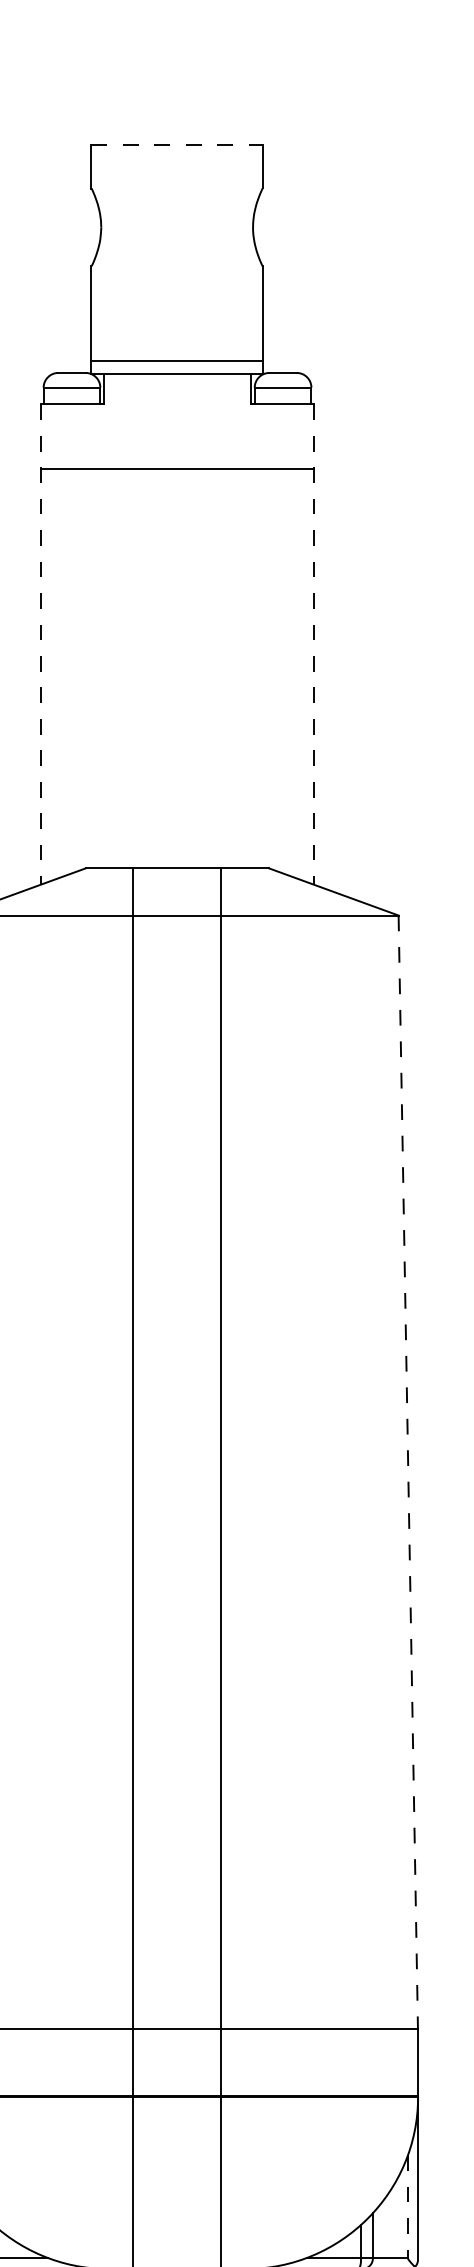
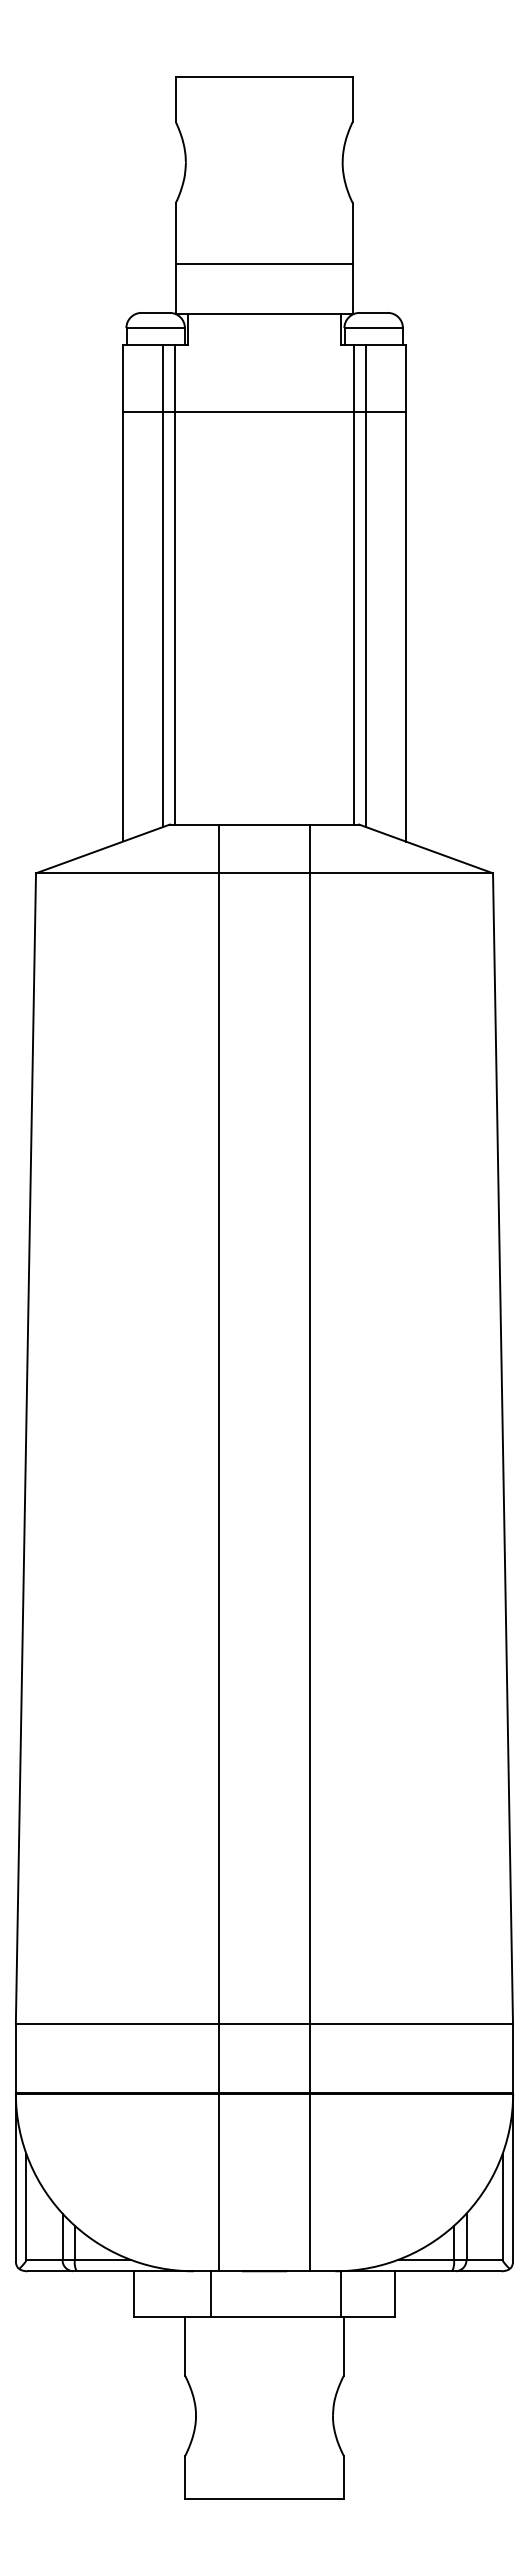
line: (177, 145) -> (264, 77), dashed -> solid
line: (176, 360) -> (263, 264), moved
line: (91, 635) -> (175, 584), added
line: (264, 635) -> (354, 584), added
line: (78, 637) -> (162, 586), added
line: (276, 637) -> (366, 586), added
line: (40, 644) -> (123, 593), dashed -> solid
line: (313, 644) -> (405, 593), dashed -> solid
line: (408, 1472) -> (503, 1448), dashed -> solid
line: (407, 2207) -> (502, 2207), dashed -> solid

